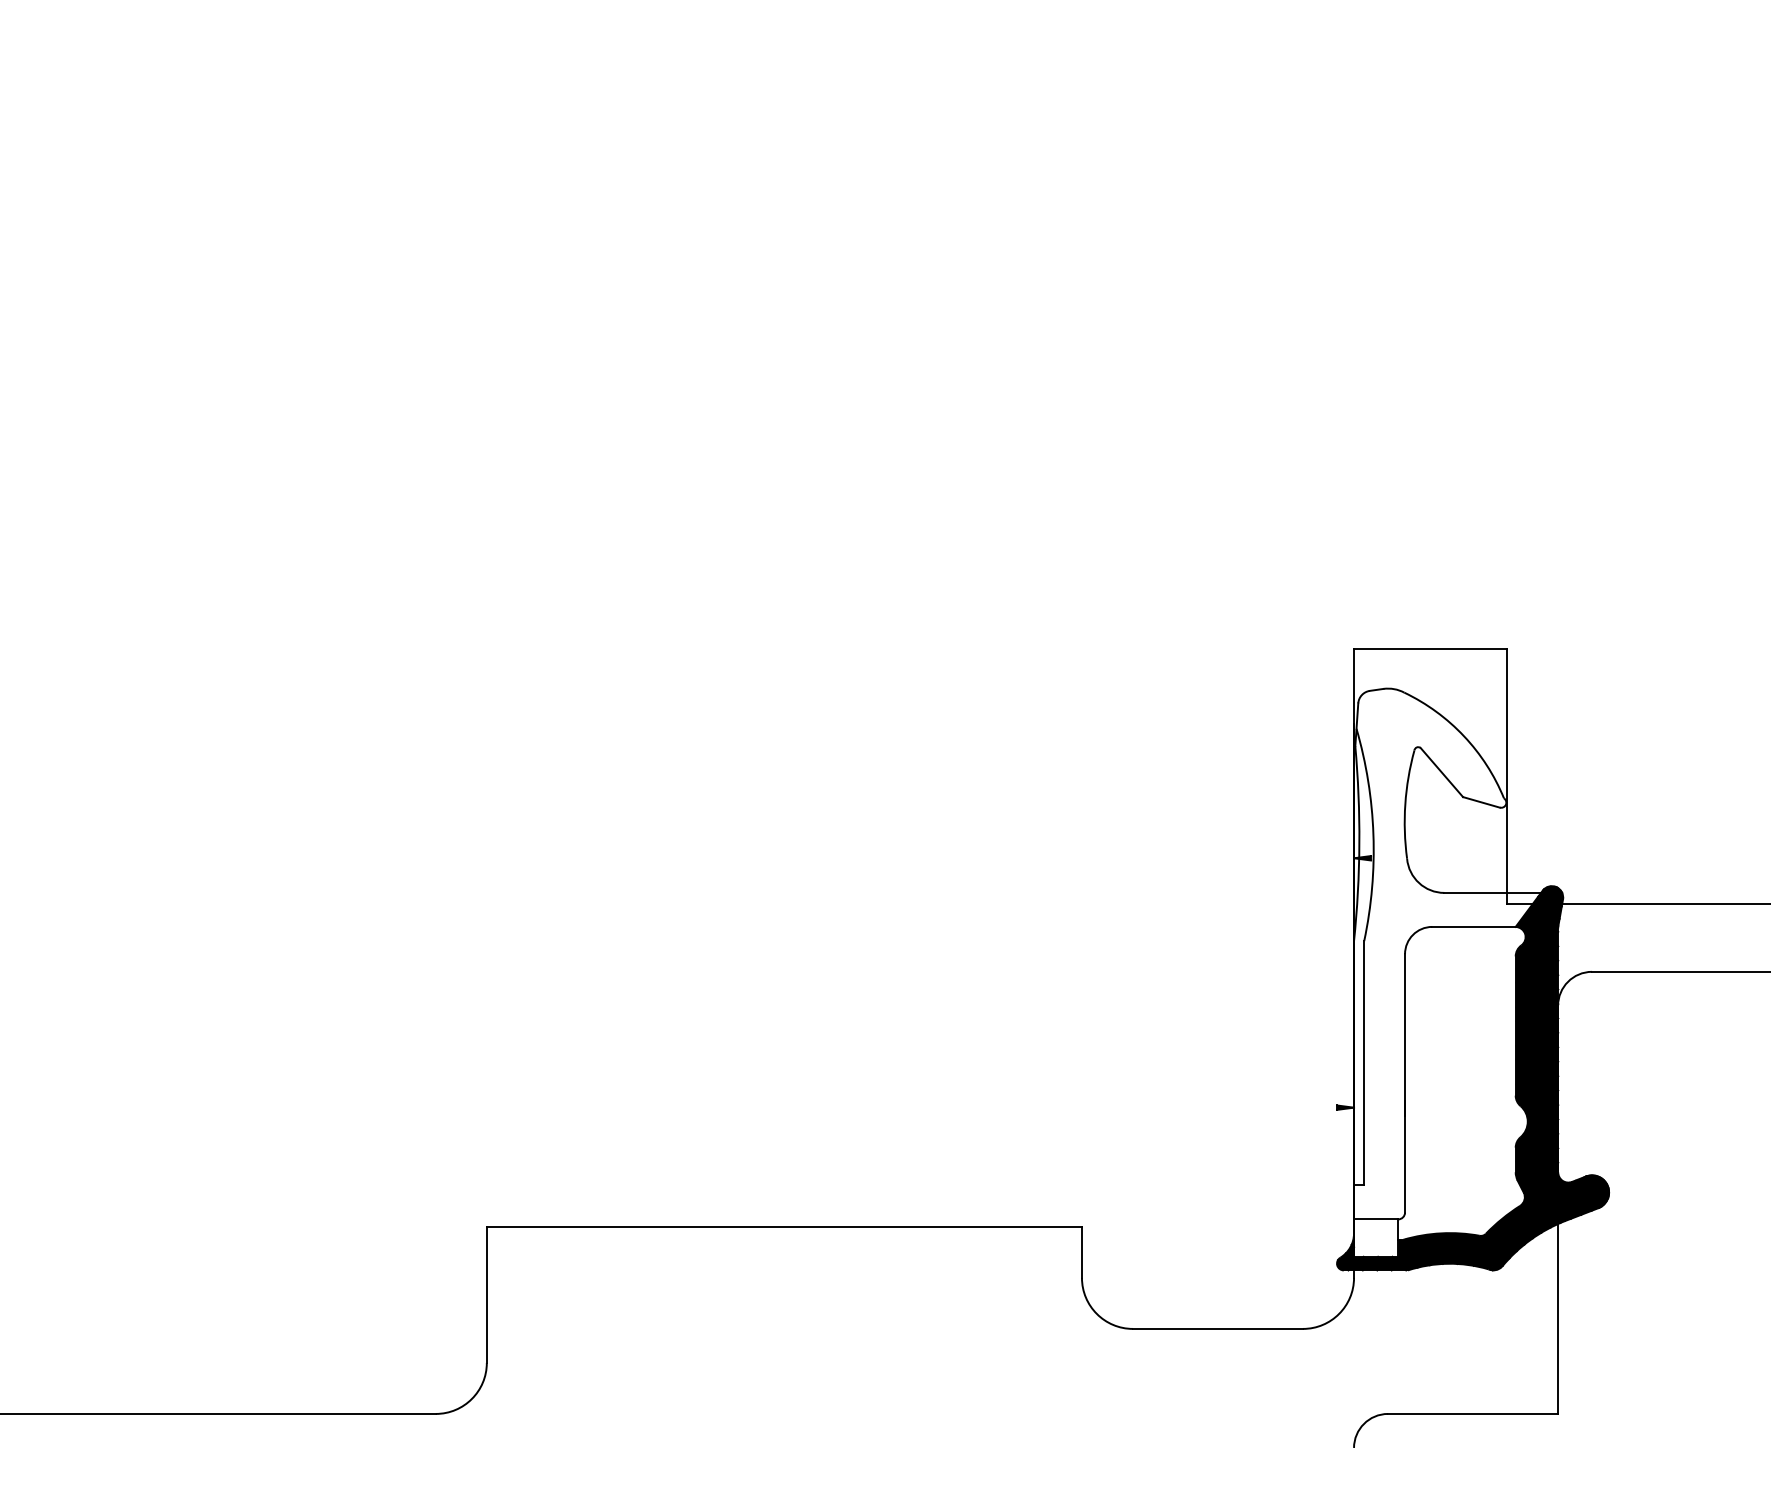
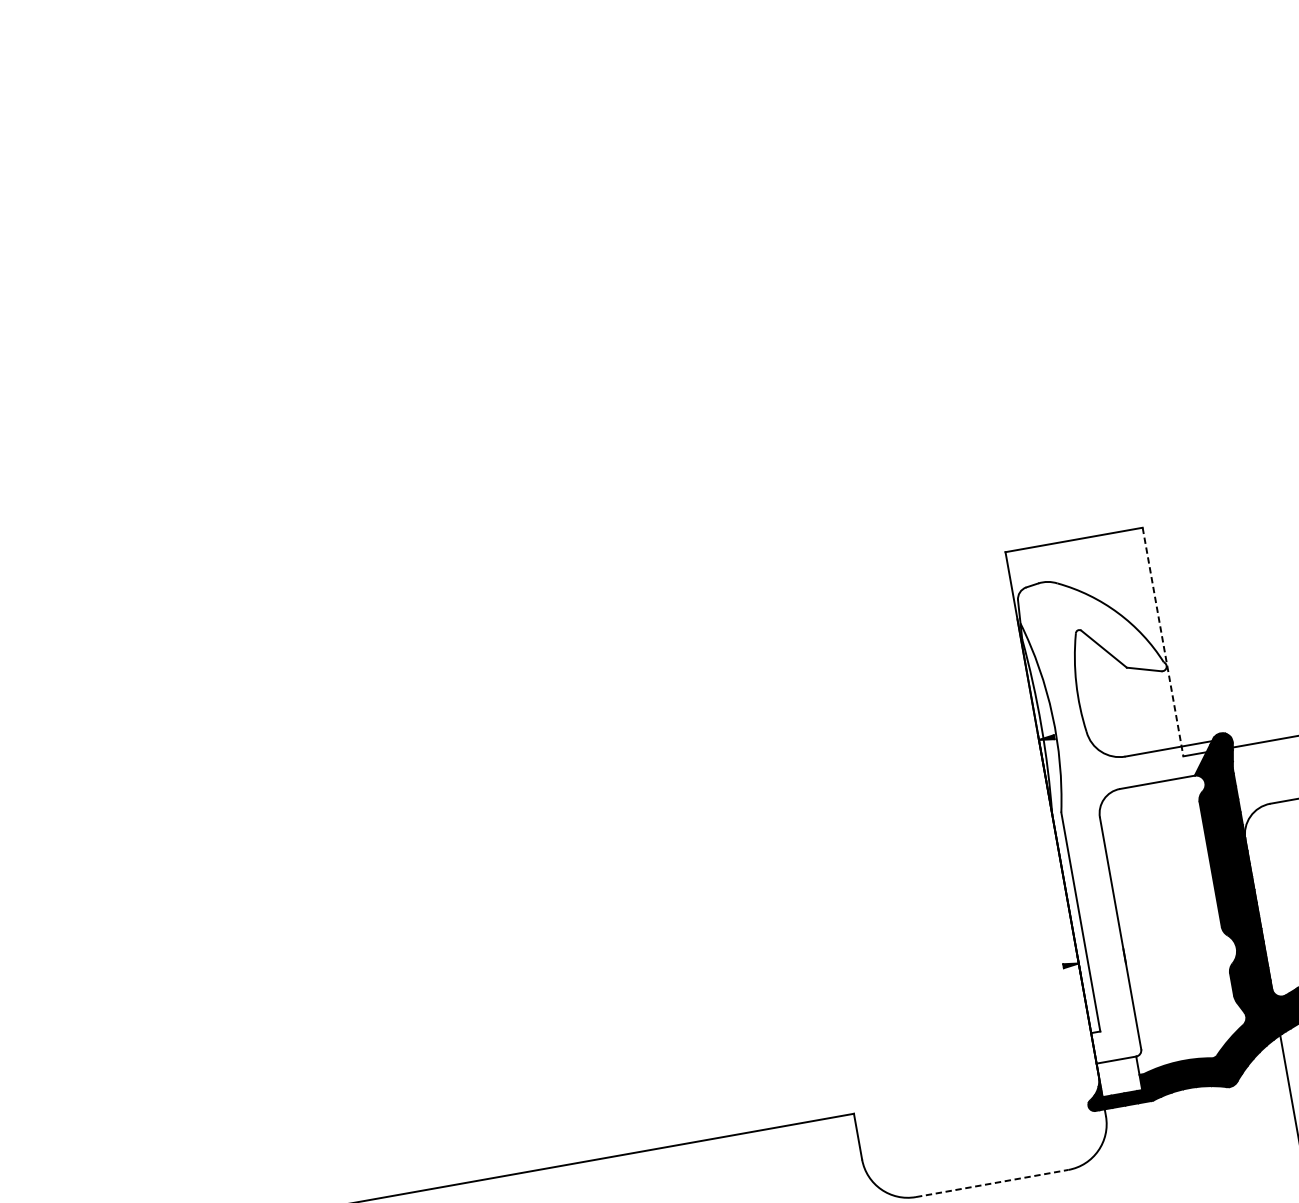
line: (1507, 776) -> (1163, 642), solid -> dashed
line: (1218, 1328) -> (992, 1183), solid -> dashed

